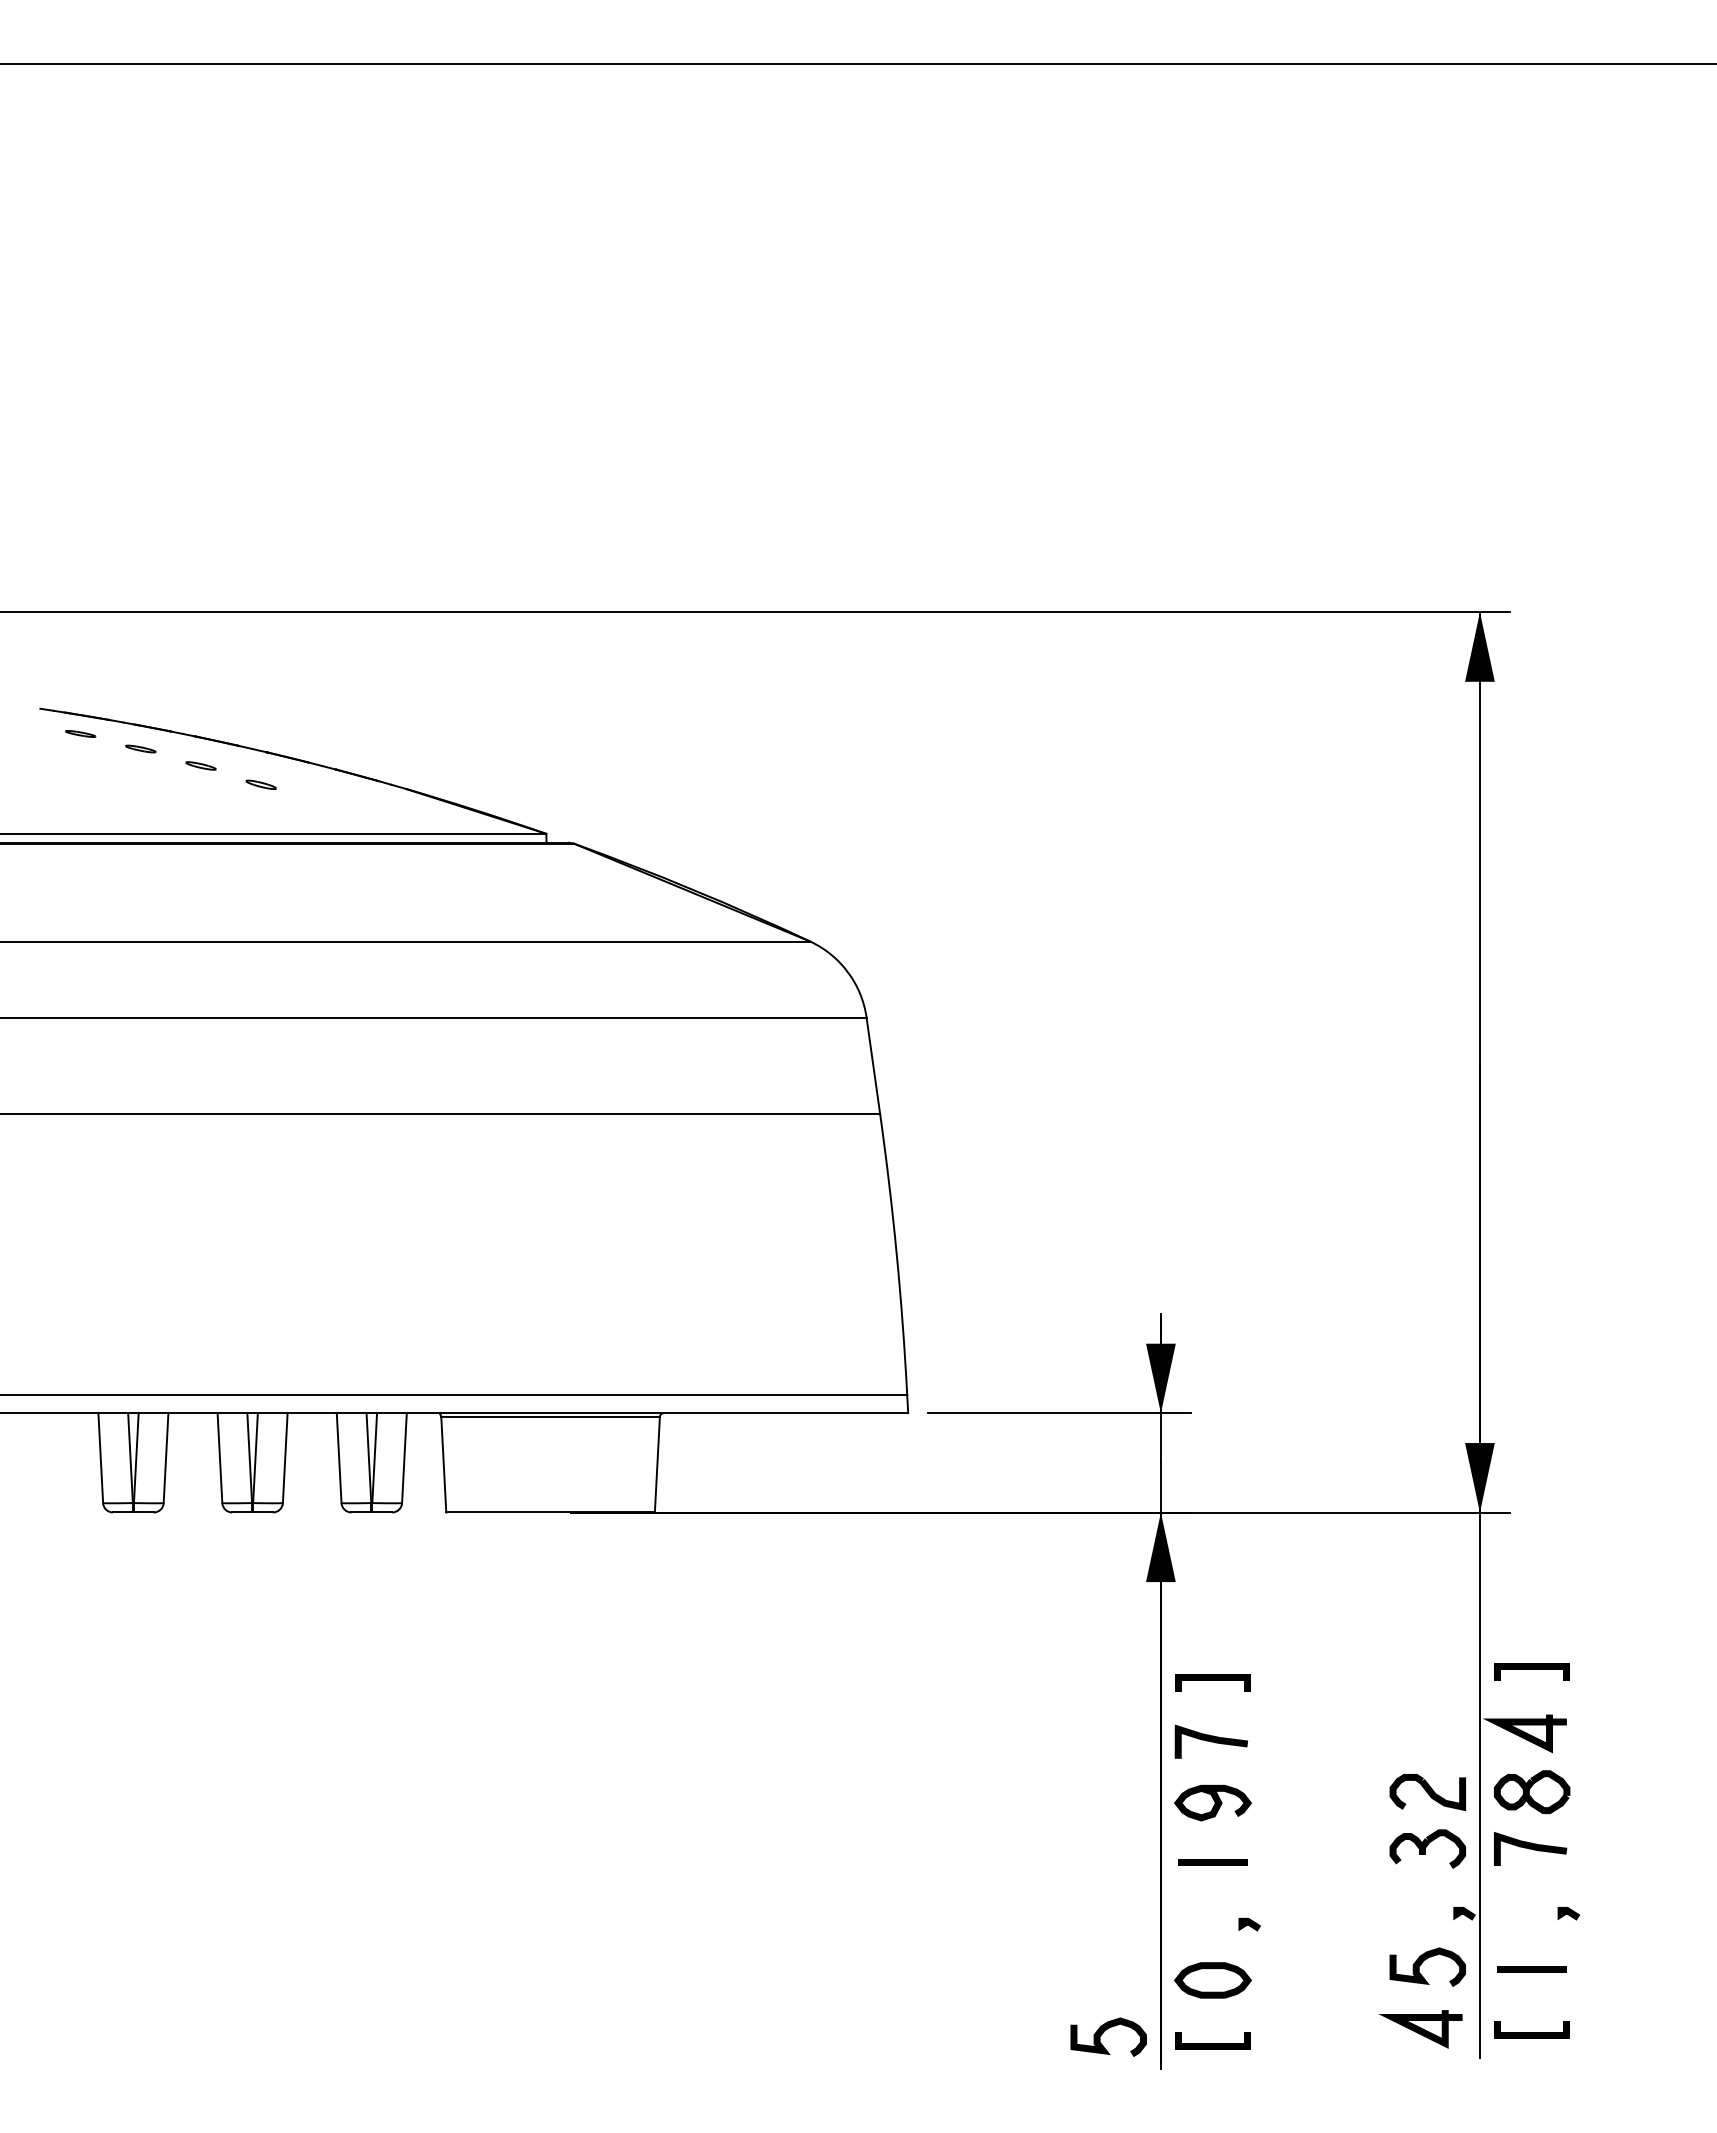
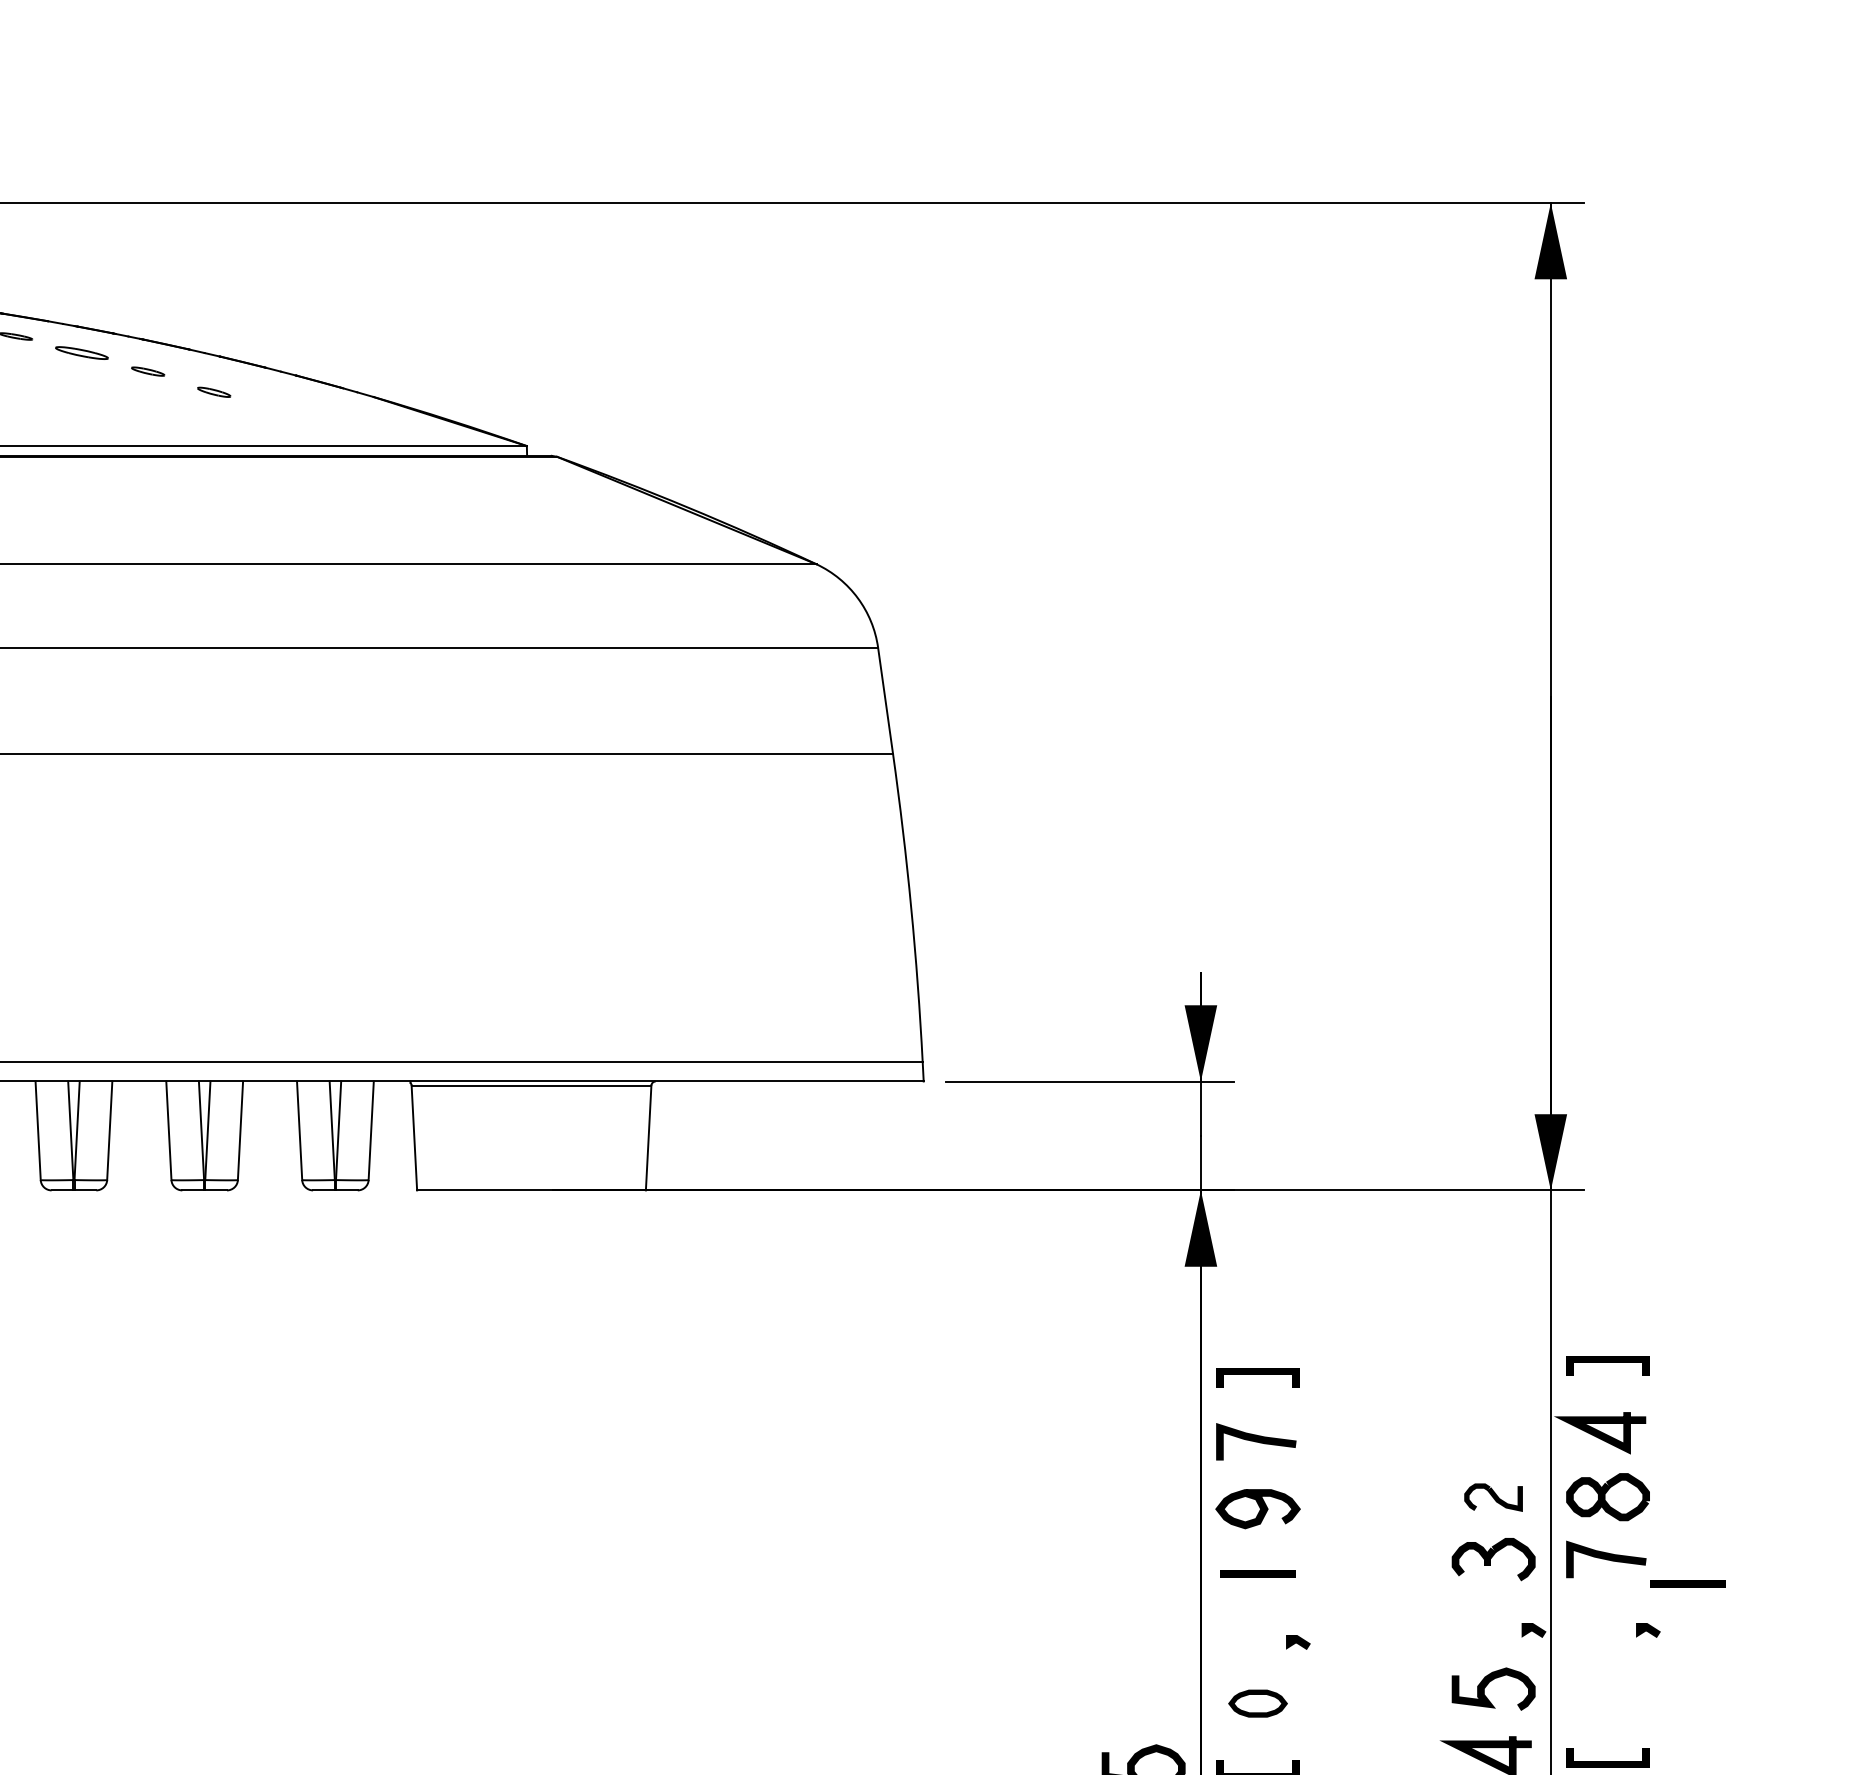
part: (140, 748) -> (81, 352), size x1.6
part: (1427, 1792) -> (1493, 1497), size x0.7
line: (1531, 1969) -> (1687, 1584), moved
part: (1212, 1980) -> (1257, 1703), size x0.7

